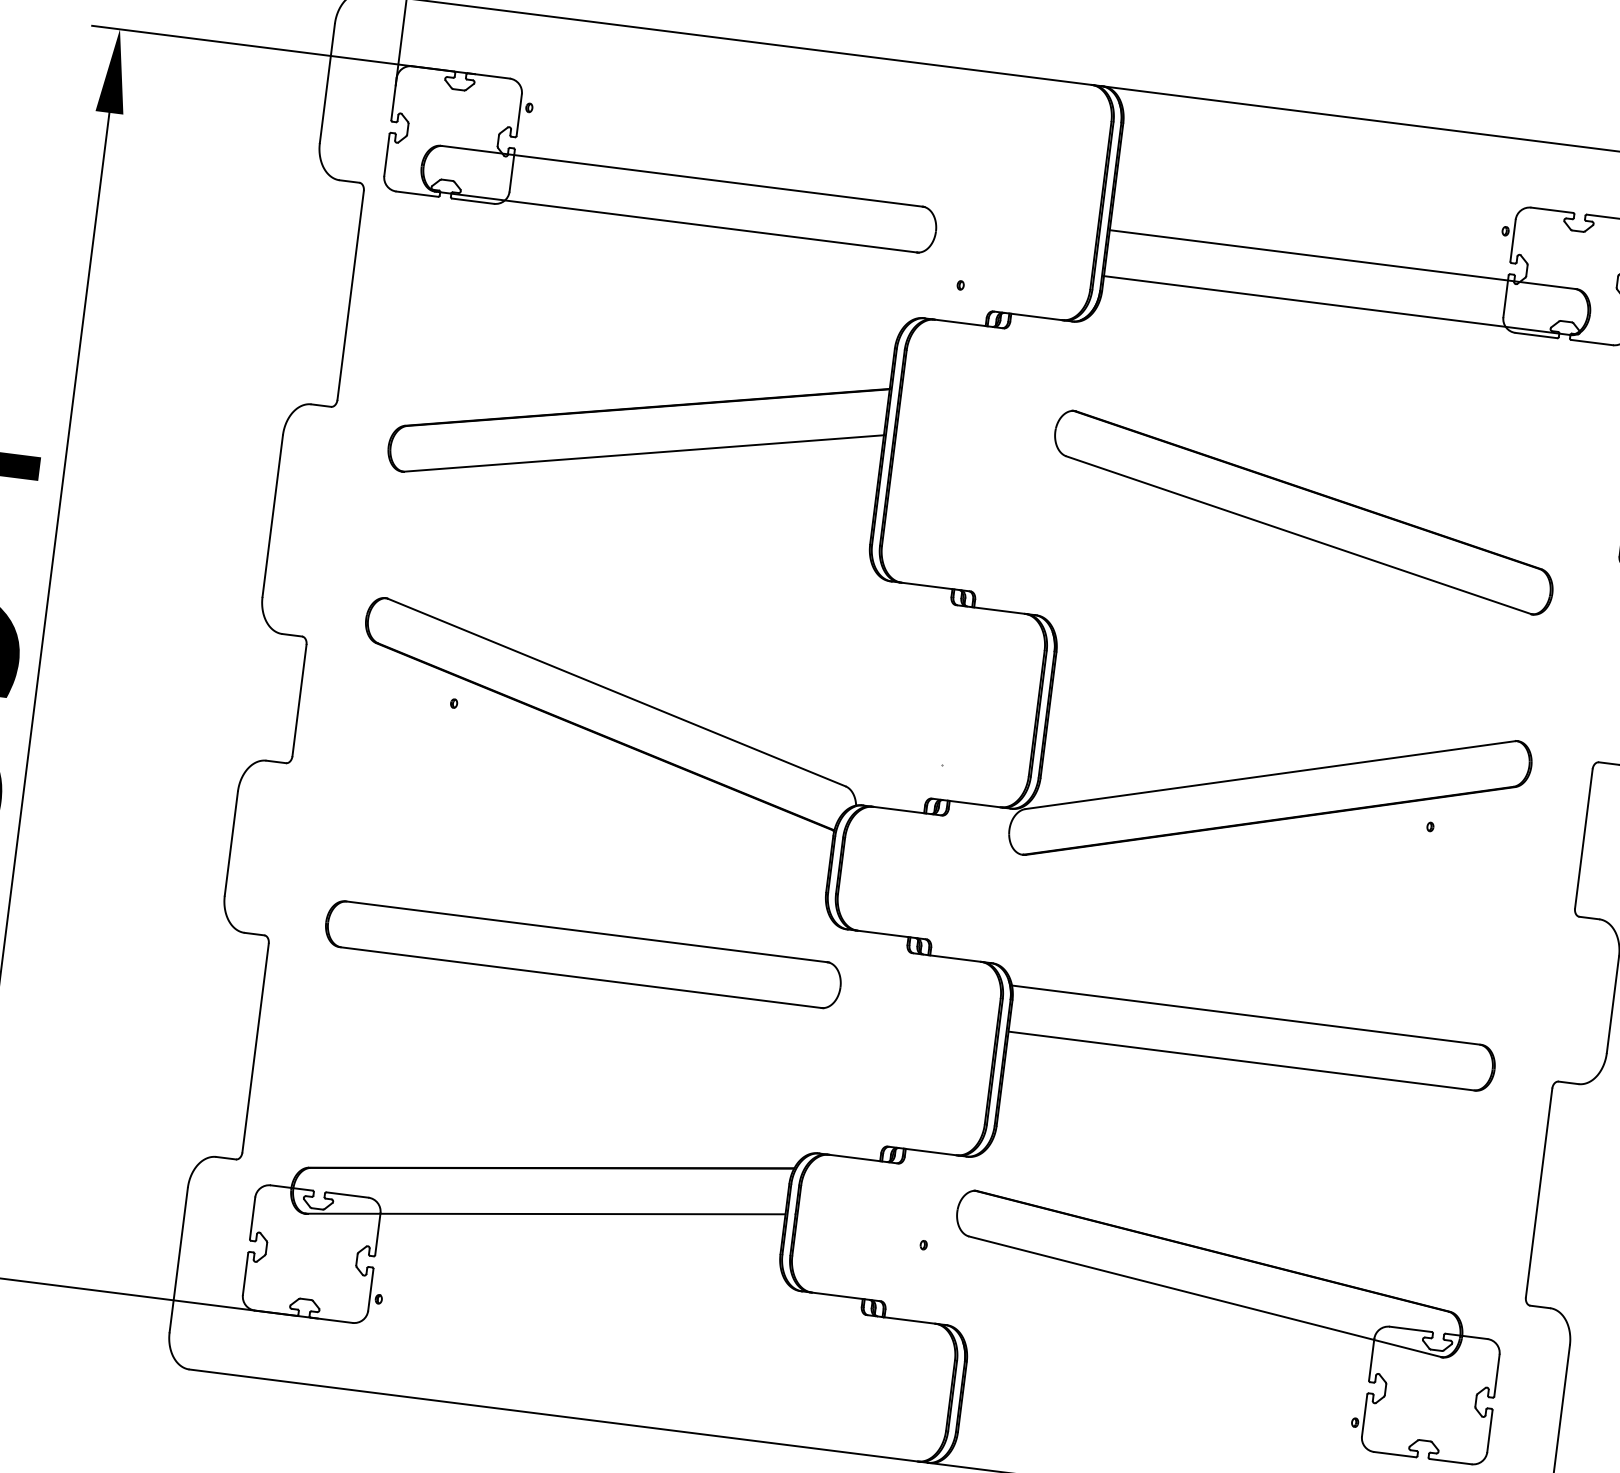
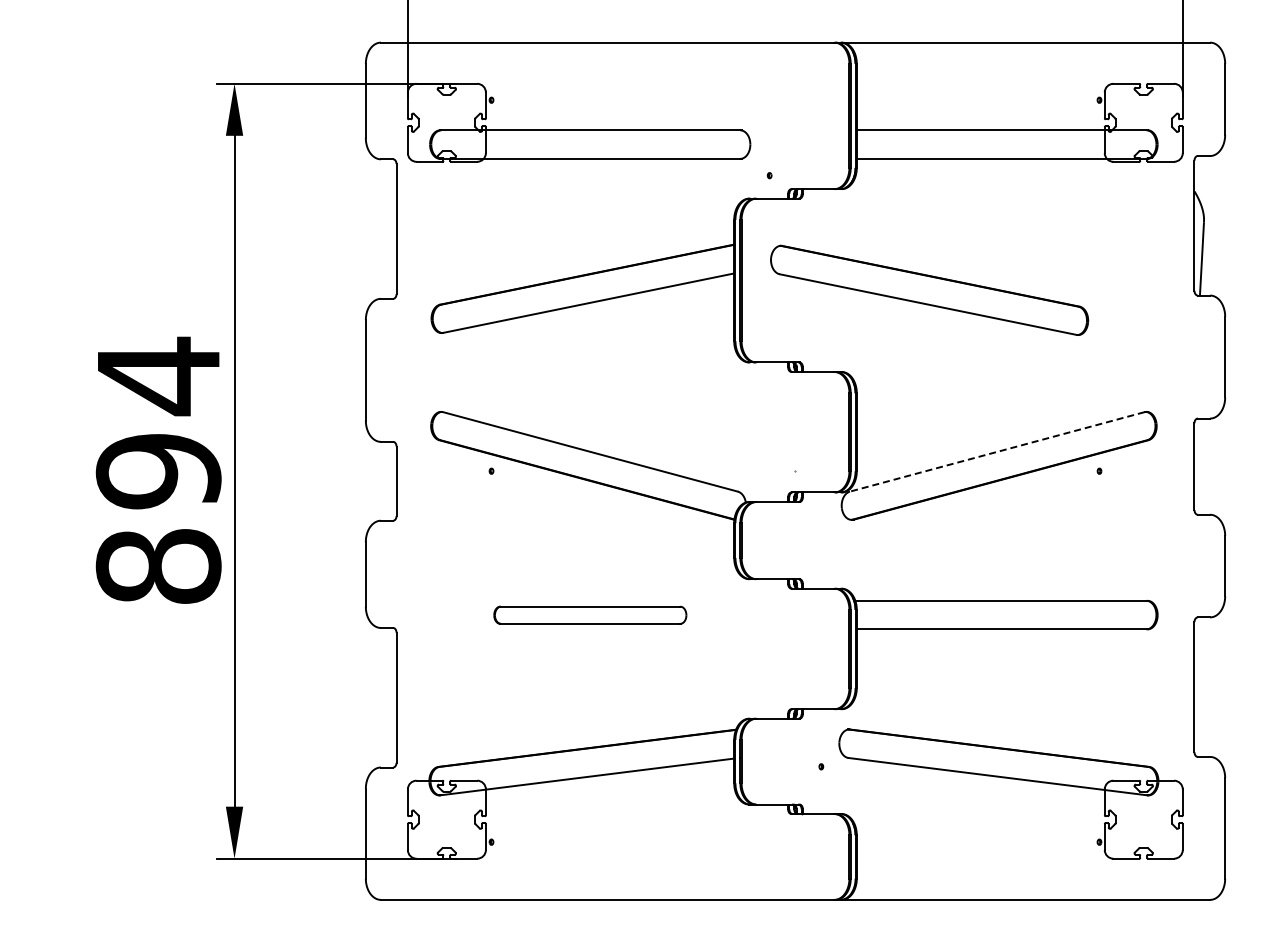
part: (1303, 511) -> (929, 289), moved
line: (1270, 774) -> (997, 451), solid -> dashed
part: (583, 955) -> (590, 615), size x0.6

